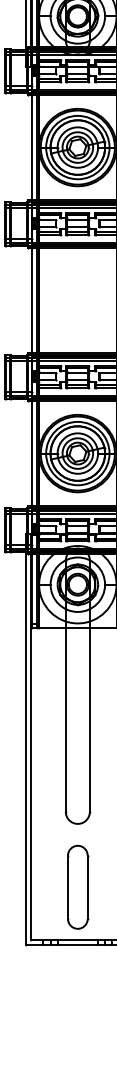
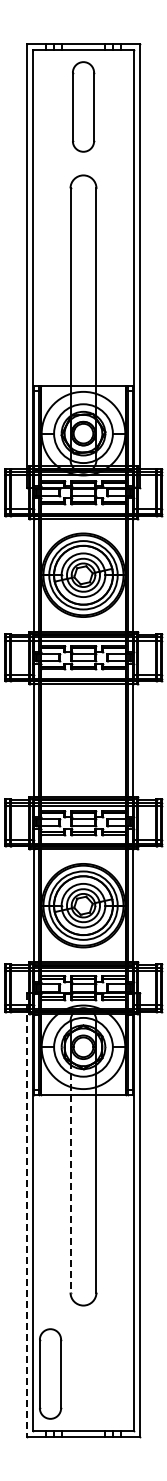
line: (65, 705) -> (70, 1177), solid -> dashed
line: (25, 739) -> (27, 1214), solid -> dashed
part: (77, 886) -> (50, 1373), moved

